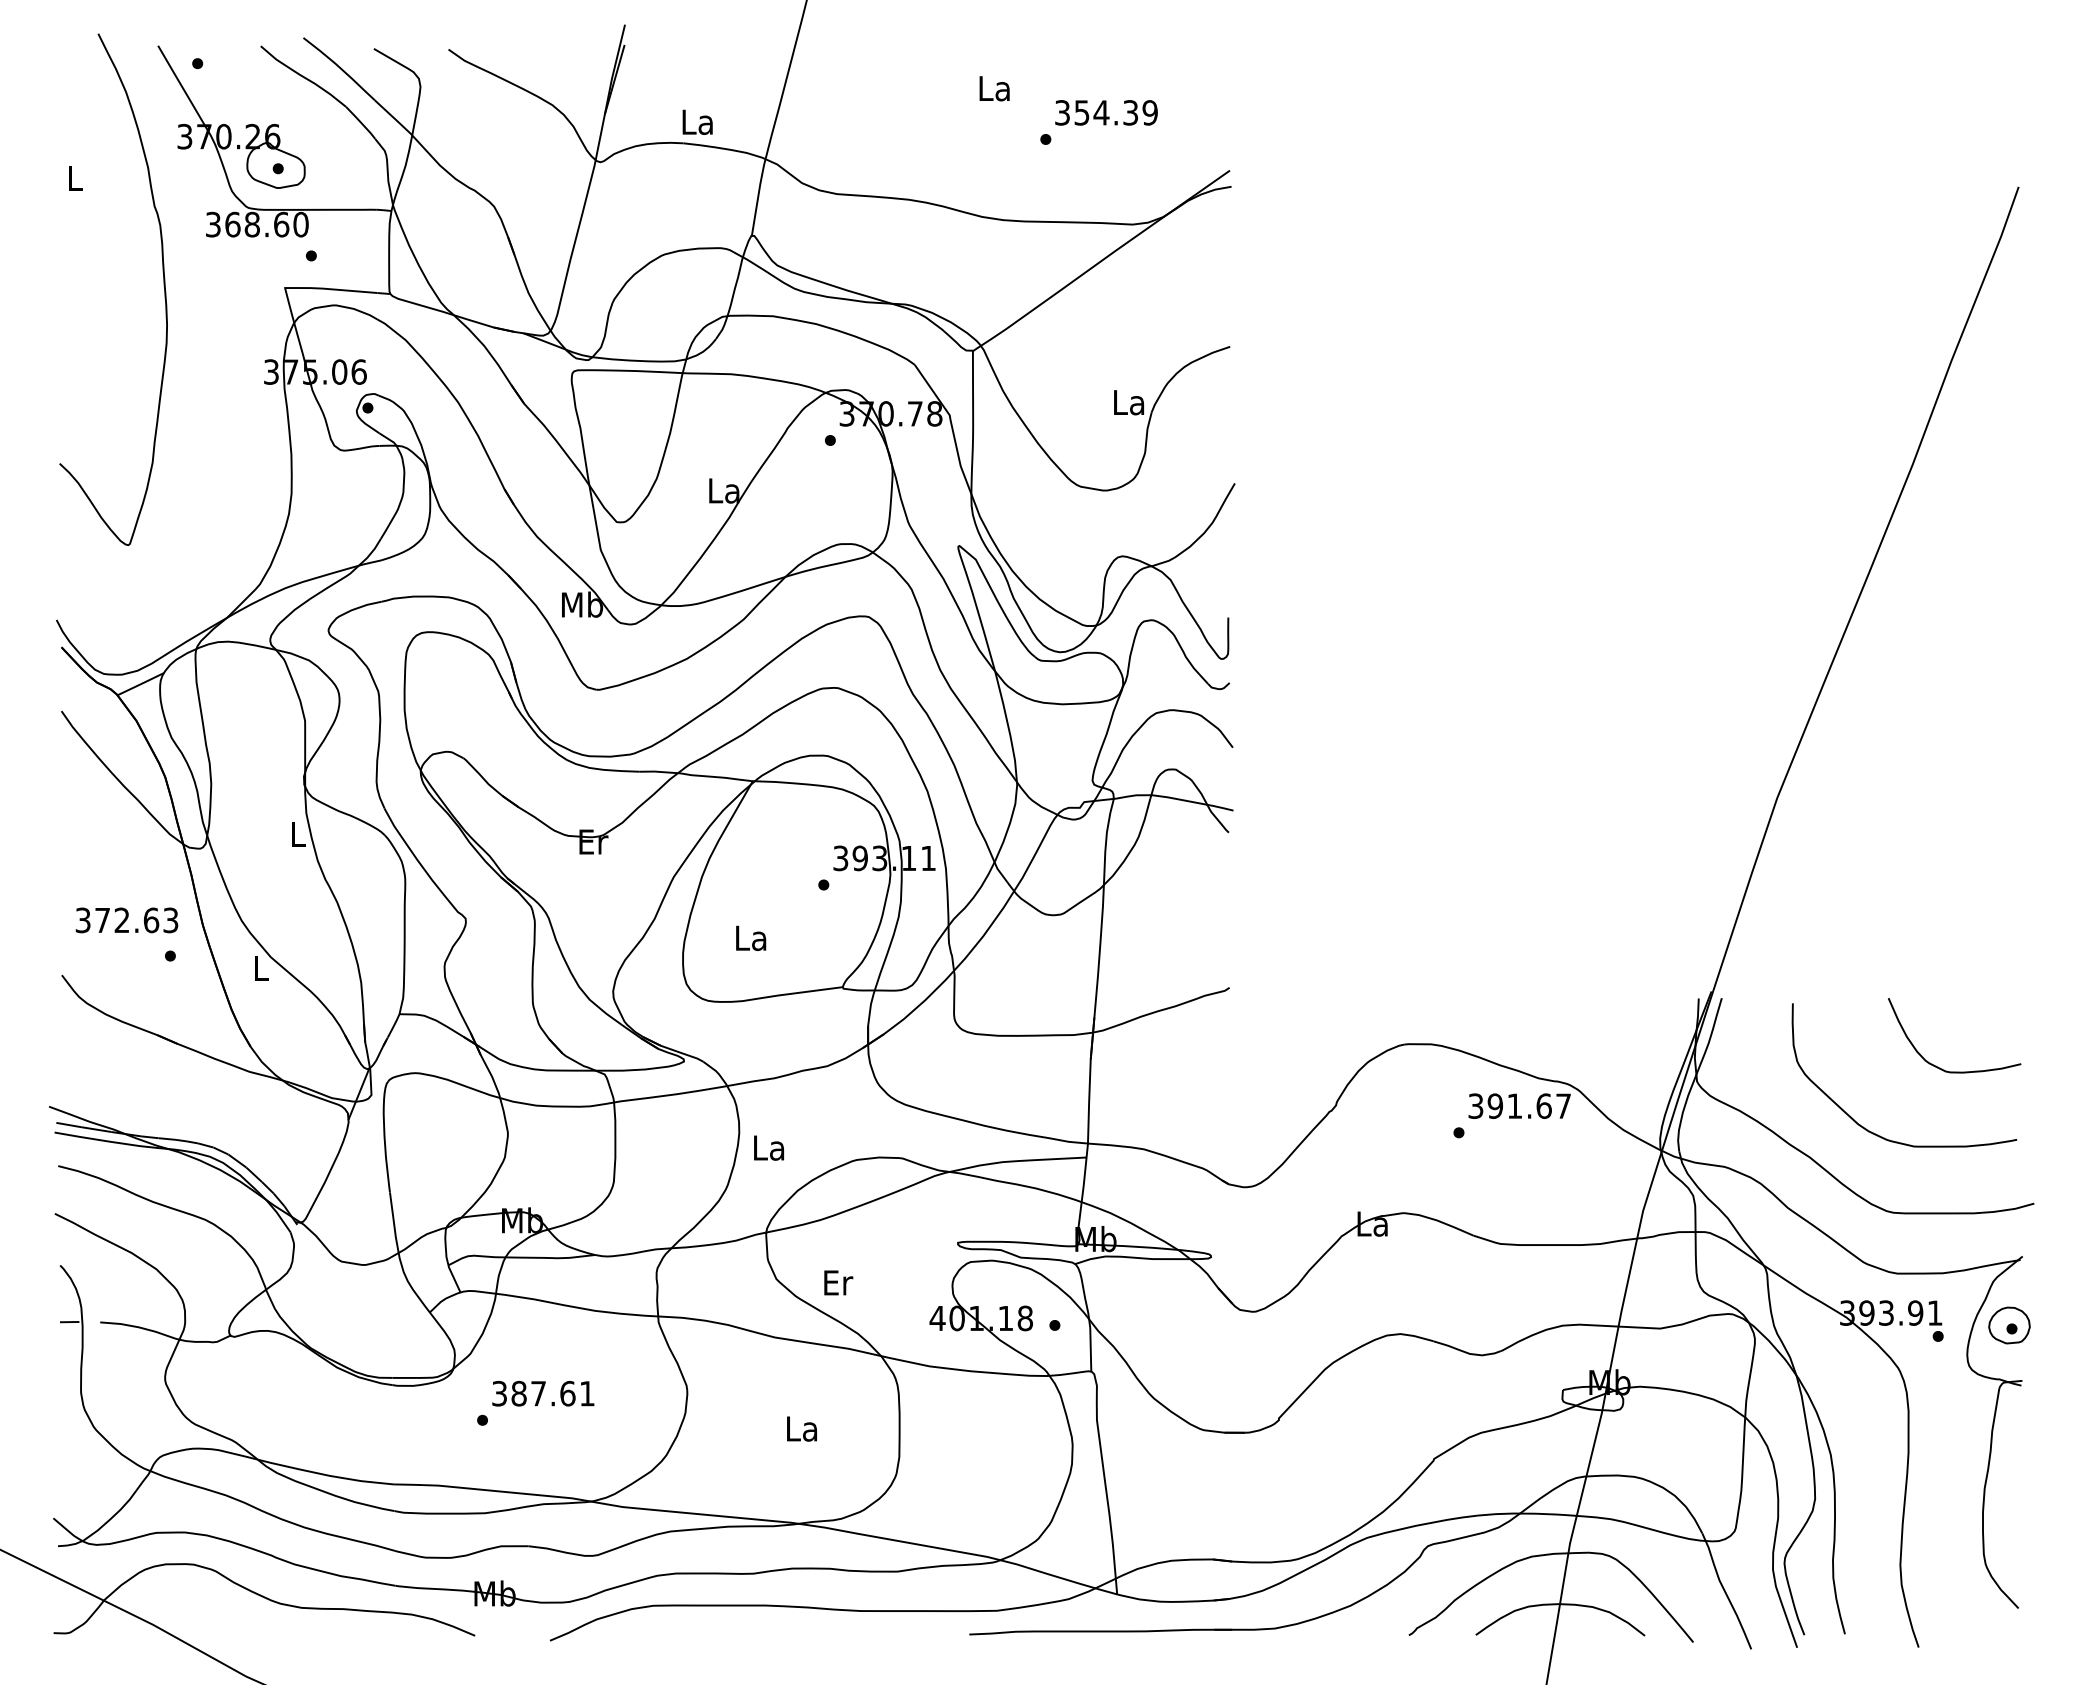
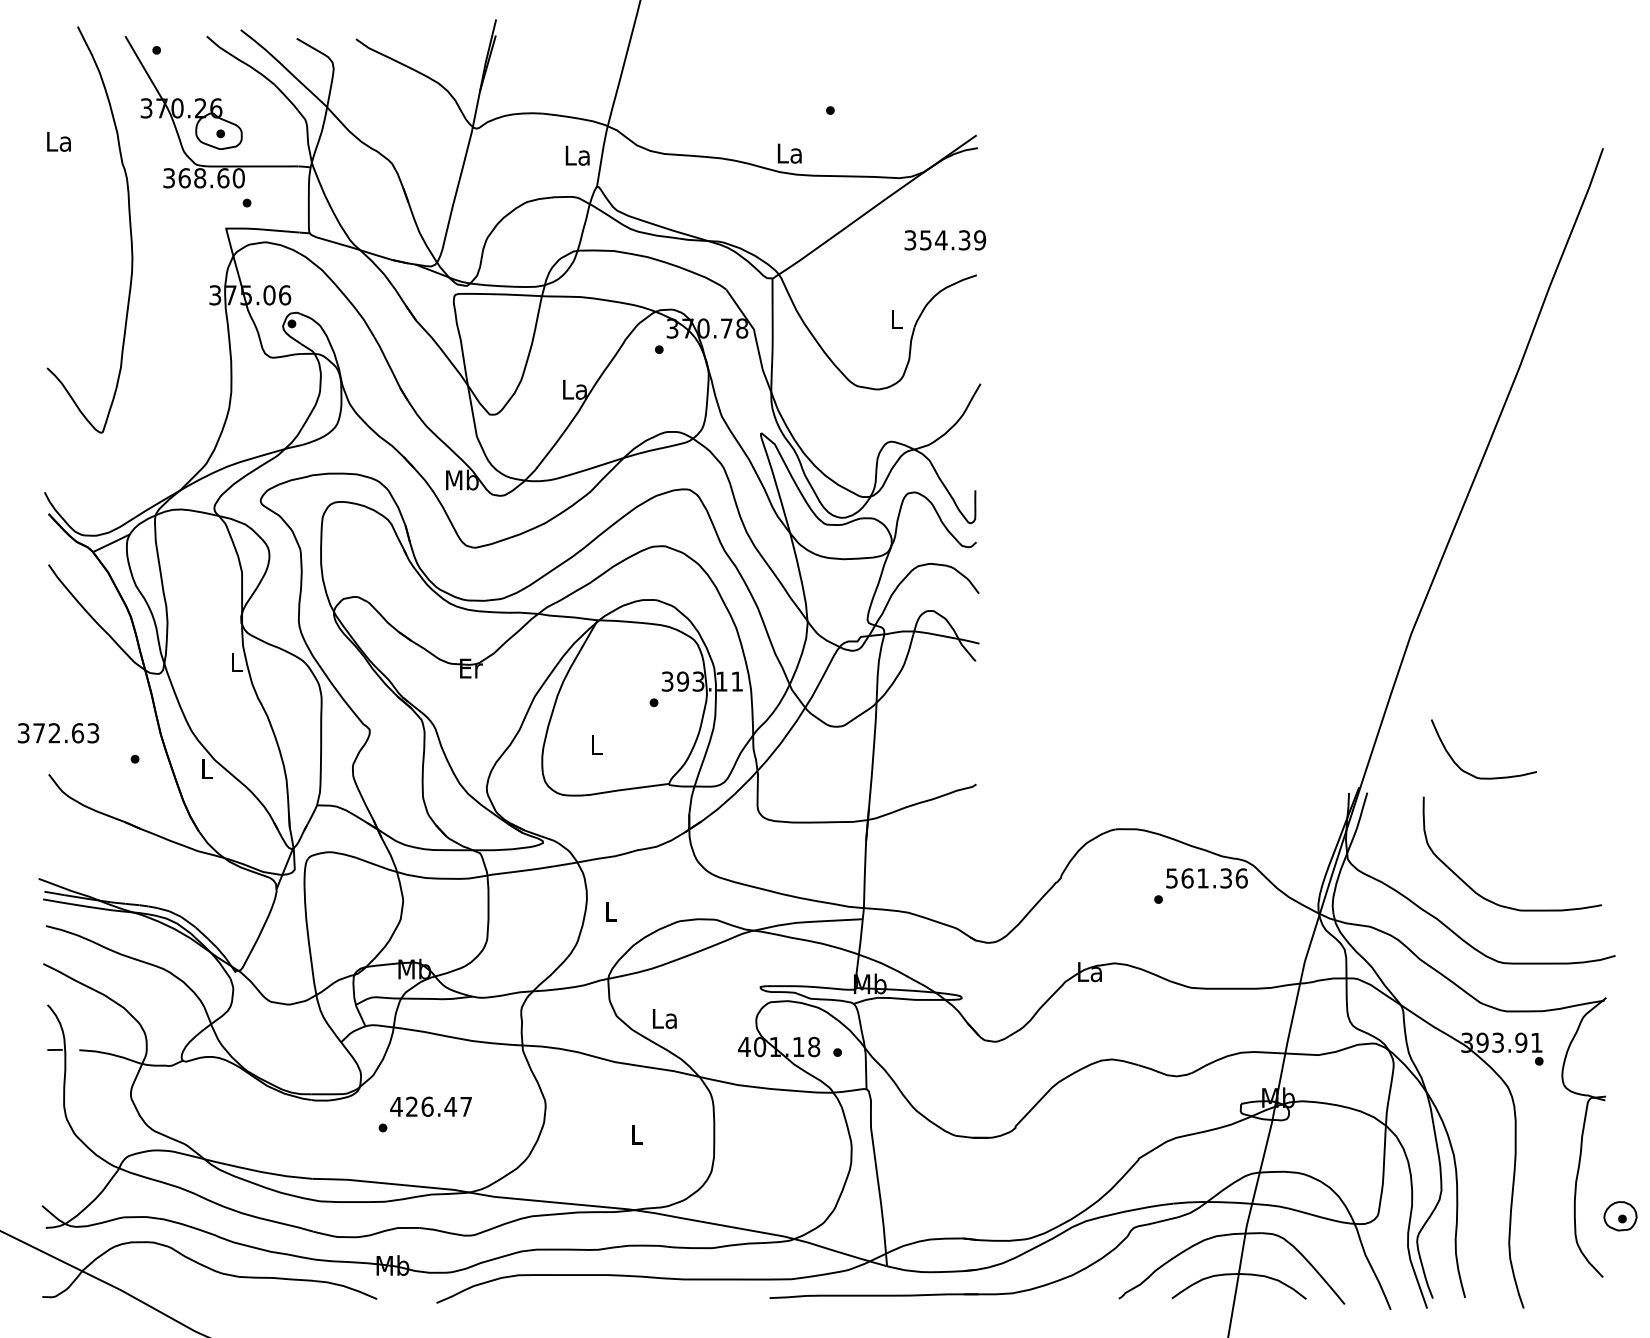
text: (994, 88) -> (789, 153), moved
text: (1106, 112) -> (945, 240), moved
text: (697, 121) -> (577, 155), moved
text: (74, 178) -> (58, 141), L -> La
text: (1129, 402) -> (896, 319), La -> L
text: (126, 920) -> (58, 733), moved
text: (751, 938) -> (596, 745), La -> L
curve: (1938, 1066) -> (1471, 773), moved
text: (1520, 1105) -> (1207, 877), 391.67 -> 561.36
text: (769, 1147) -> (610, 911), La -> L
text: (837, 1282) -> (664, 1018), Er -> La
part: (2009, 1325) -> (1620, 1216), moved
text: (542, 1393) -> (430, 1106), 387.61 -> 426.47
text: (801, 1428) -> (636, 1134), La -> L

